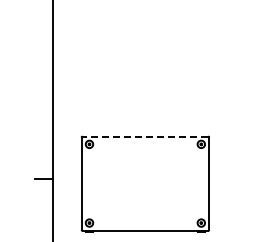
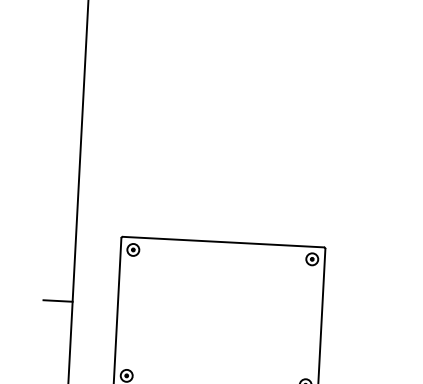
line: (145, 136) -> (223, 242), dashed -> solid

